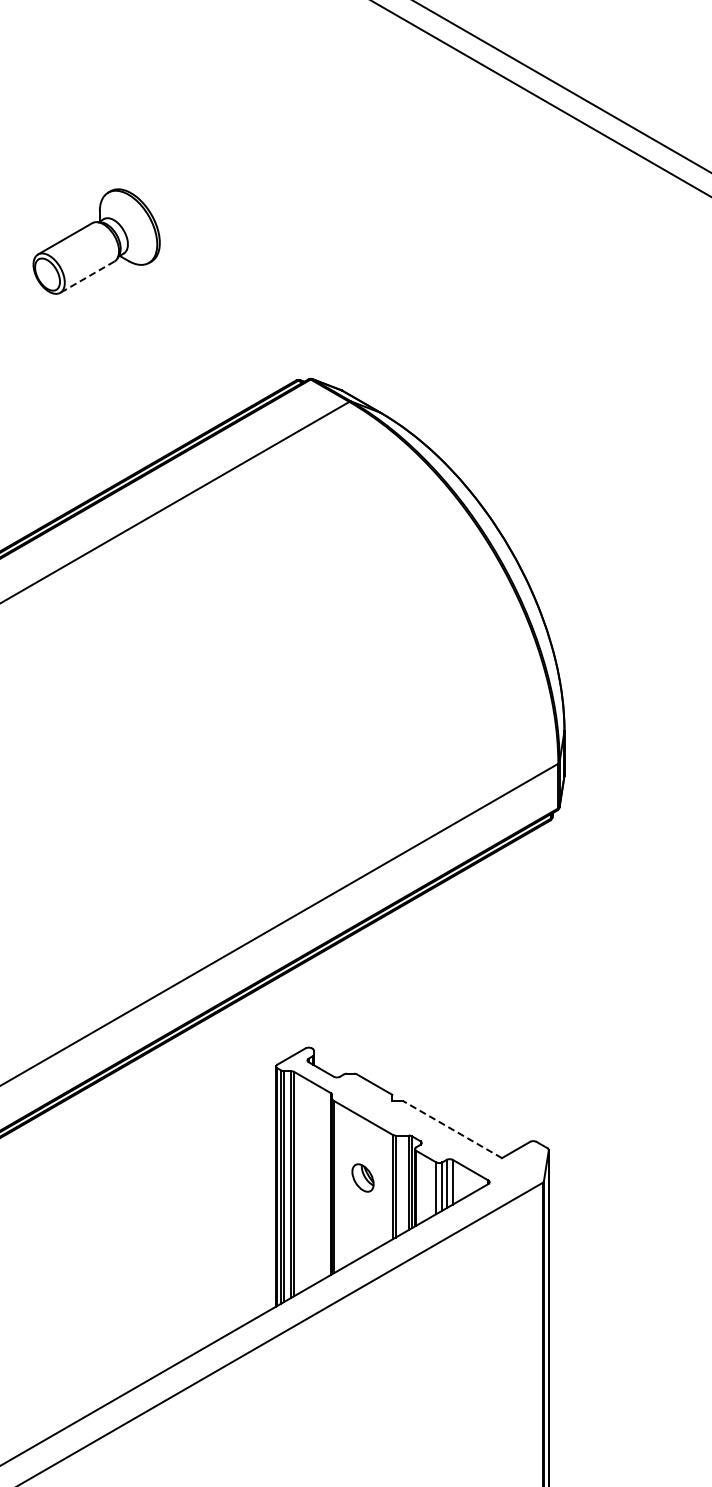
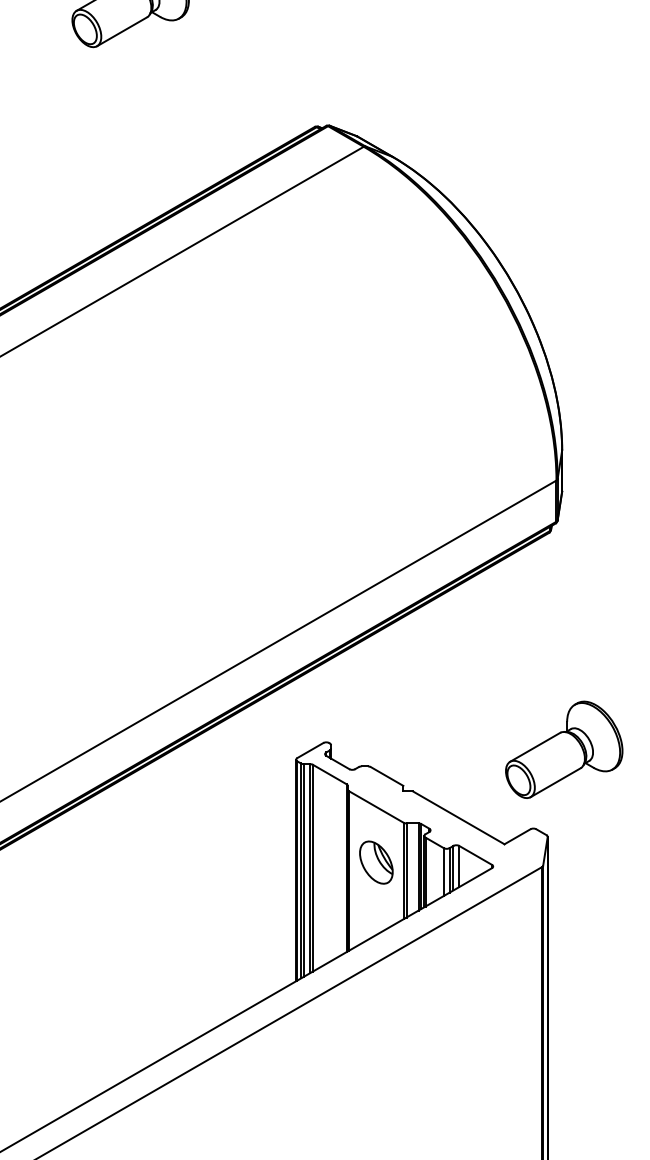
line: (86, 277) -> (121, 32), dashed -> solid
part: (566, 1055) -> (564, 749), added
line: (451, 1129) -> (457, 817), dashed -> solid
part: (362, 1177) -> (375, 862), size x1.67

